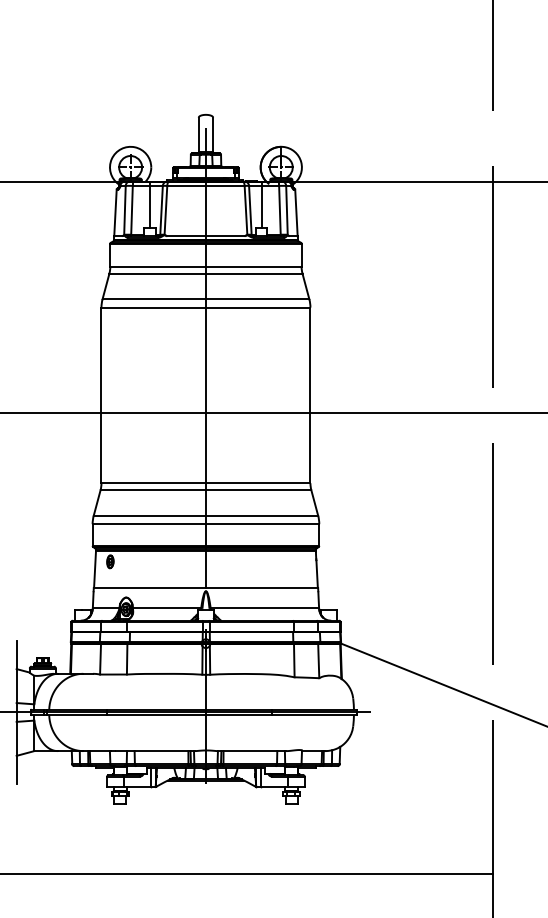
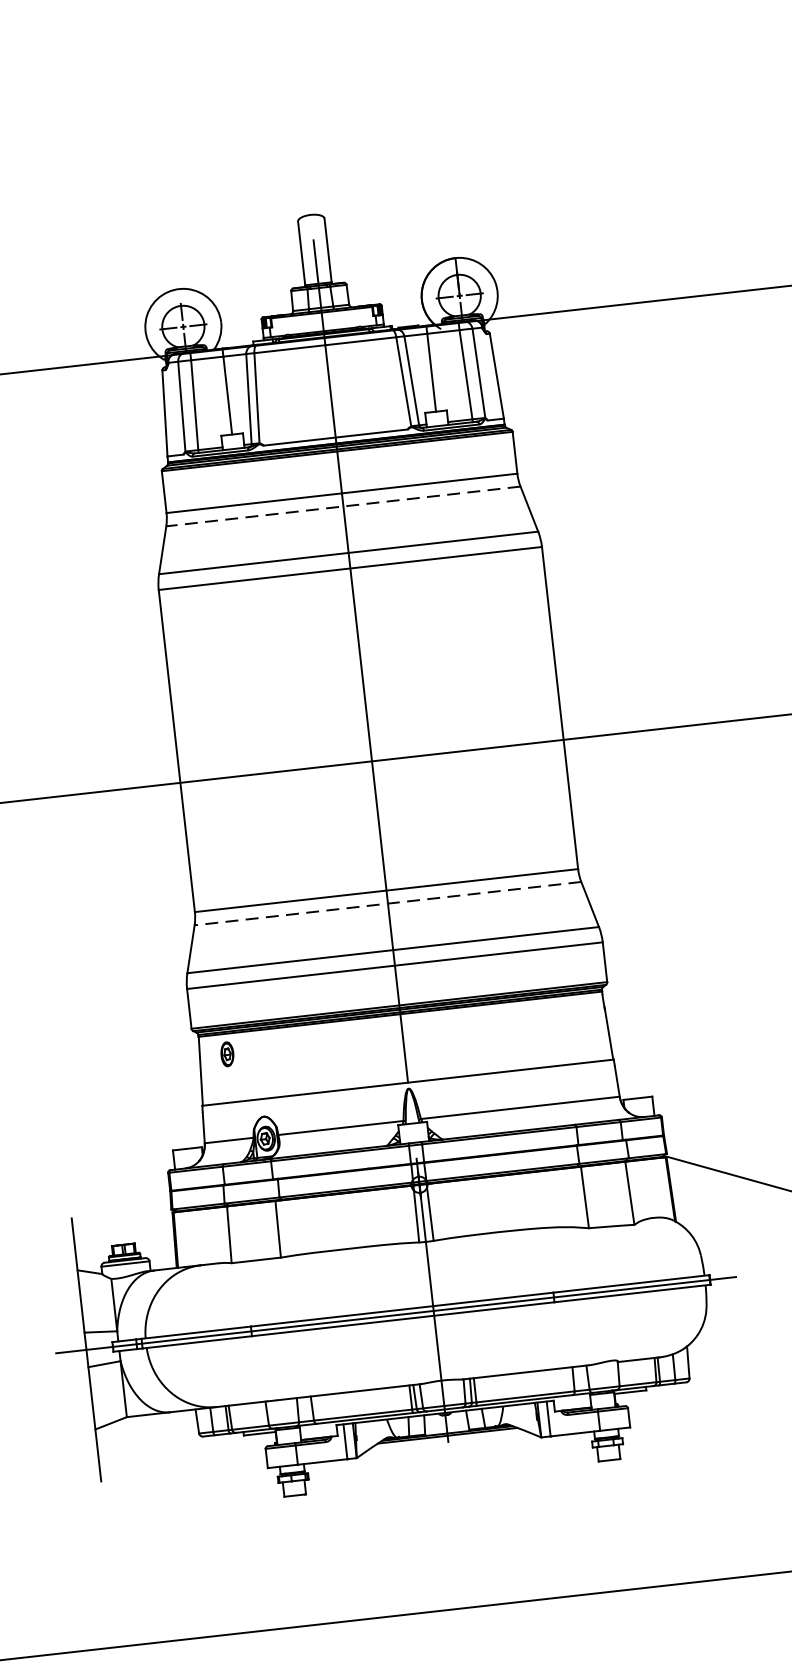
line: (205, 273) -> (342, 505), solid -> dashed
line: (205, 490) -> (387, 903), solid -> dashed

